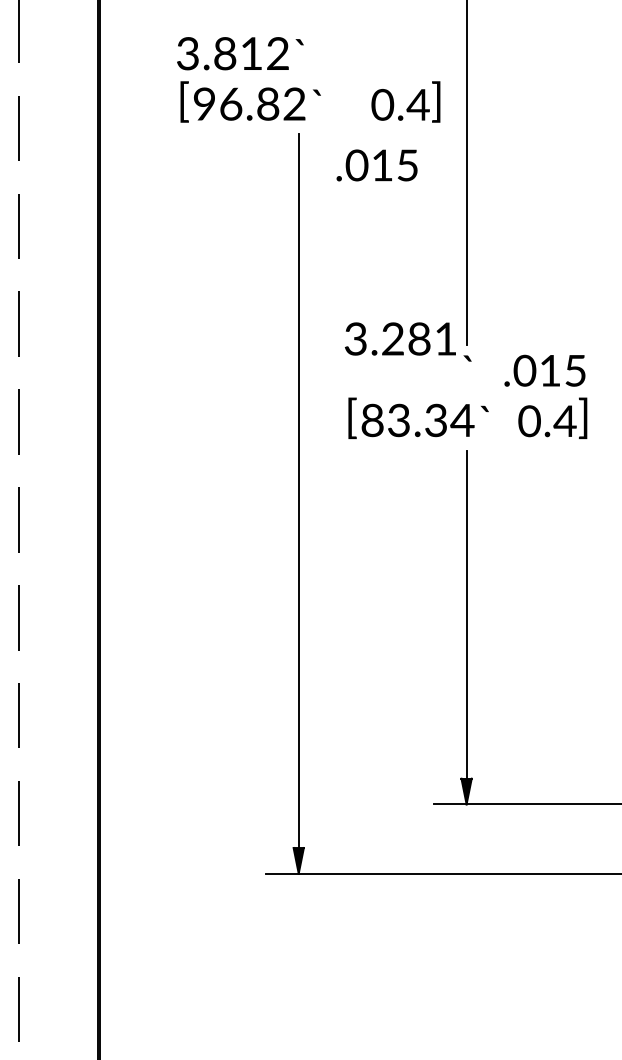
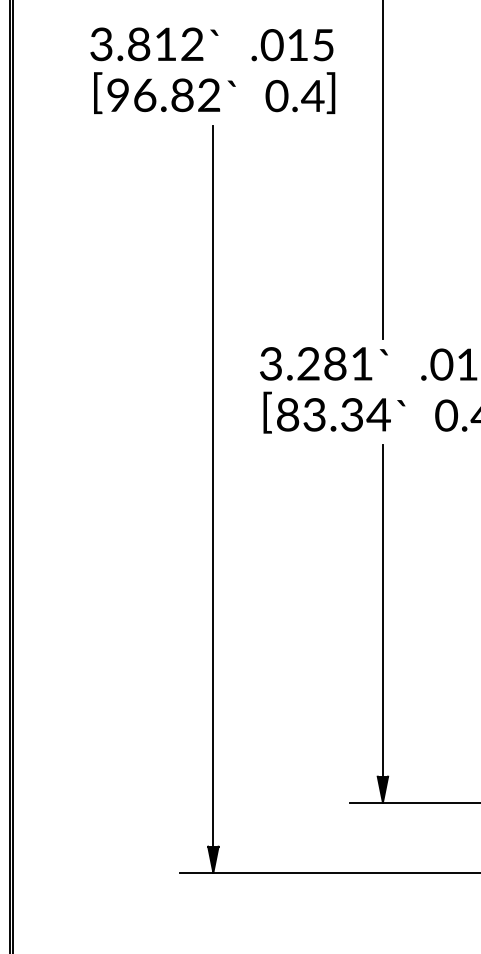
text: (405, 101) -> (299, 92), moved
text: (376, 165) -> (291, 45), moved
text: (400, 338) -> (316, 363), moved

